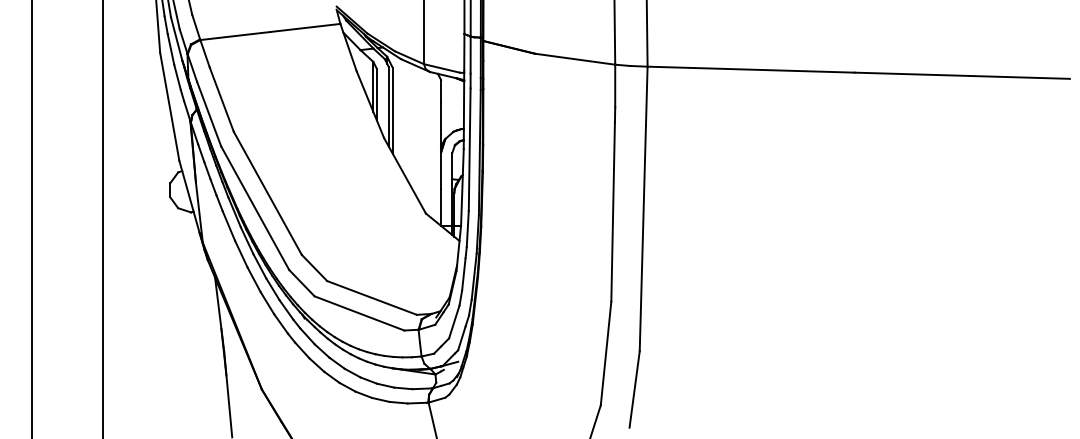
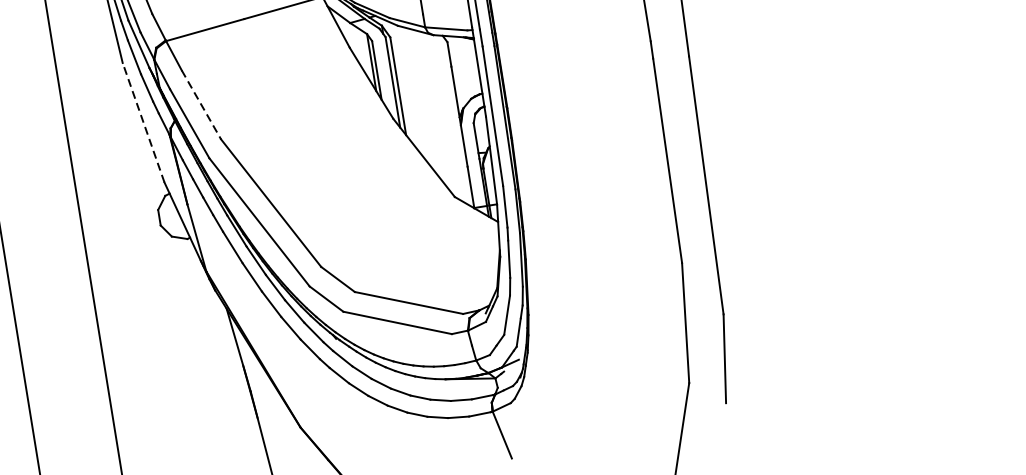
line: (221, 99) -> (201, 104), solid -> dashed
line: (169, 106) -> (143, 122), solid -> dashed

